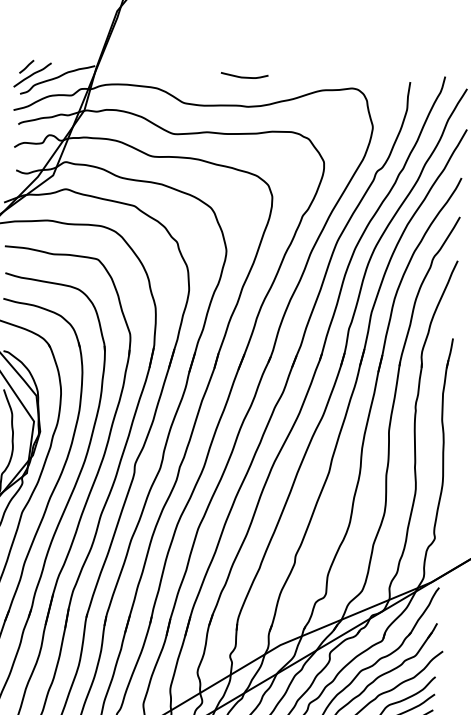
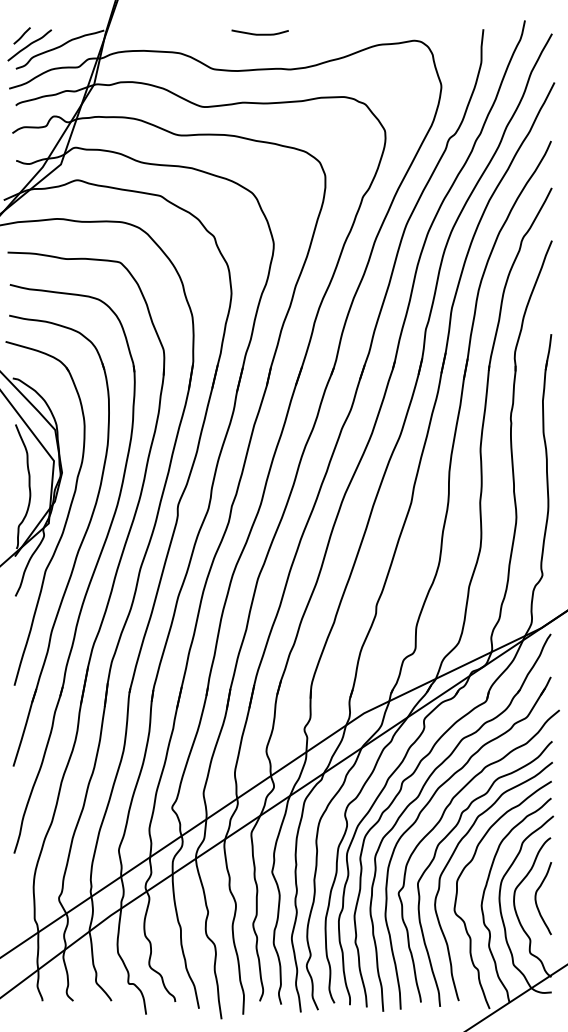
curve: (244, 76) -> (259, 33), moved

